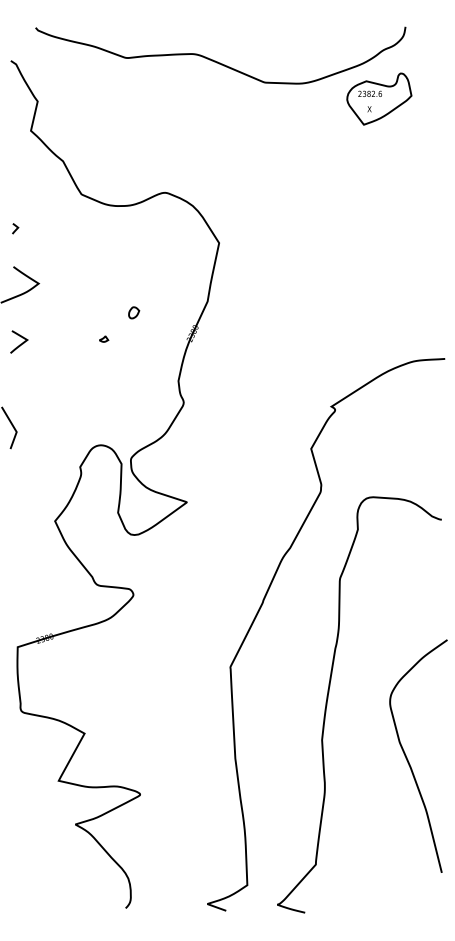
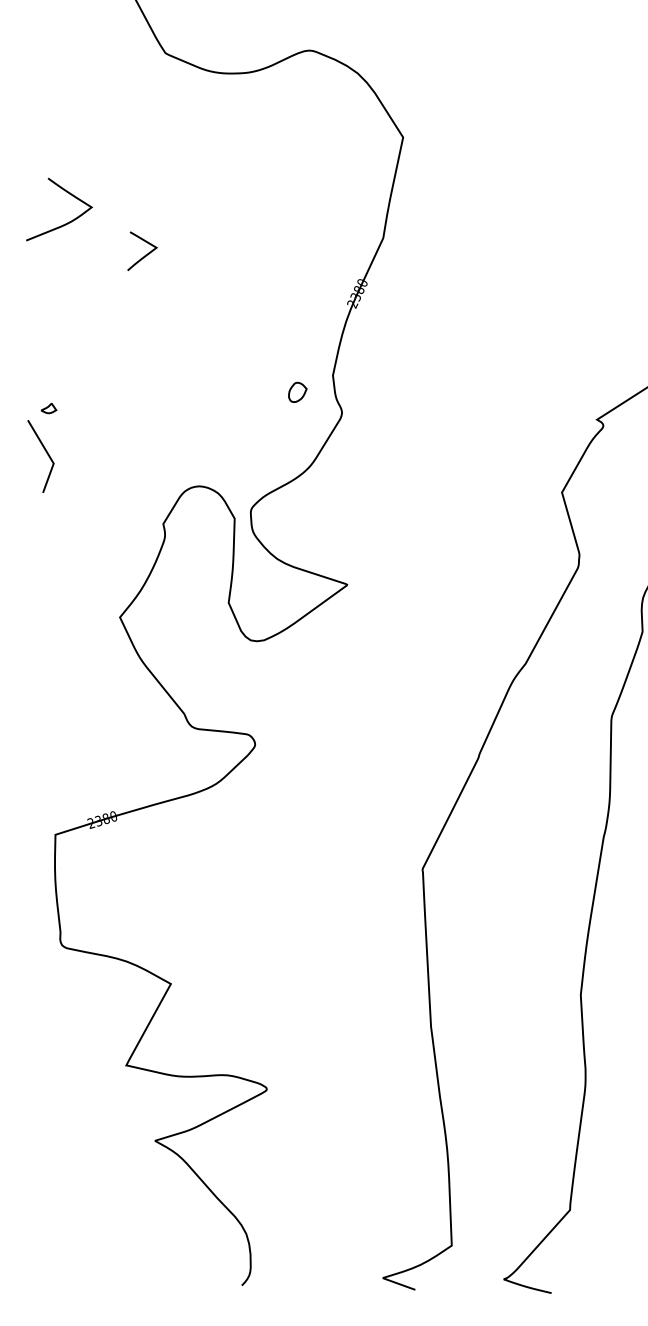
curve: (16, 228) -> (53, 112), removed
part: (134, 312) -> (298, 391), moved
part: (104, 338) -> (49, 407), moved
curve: (21, 343) -> (146, 253), moved

